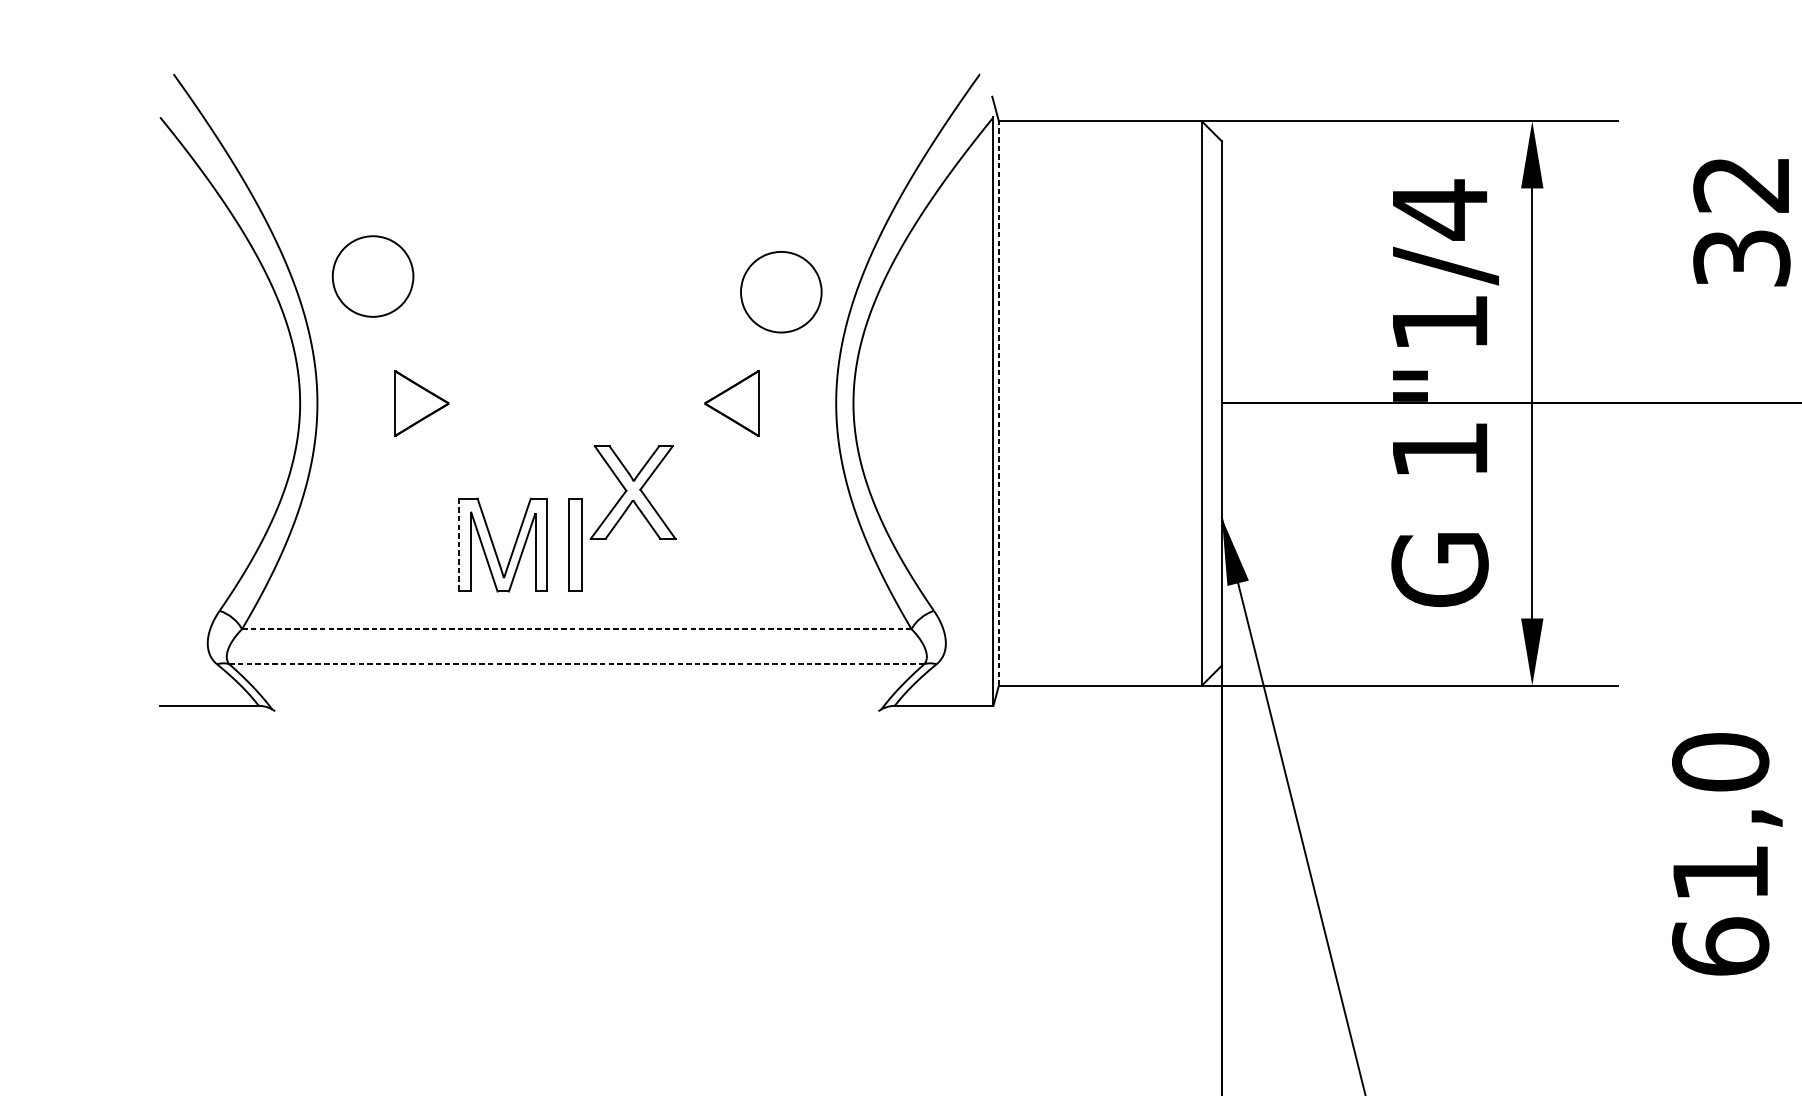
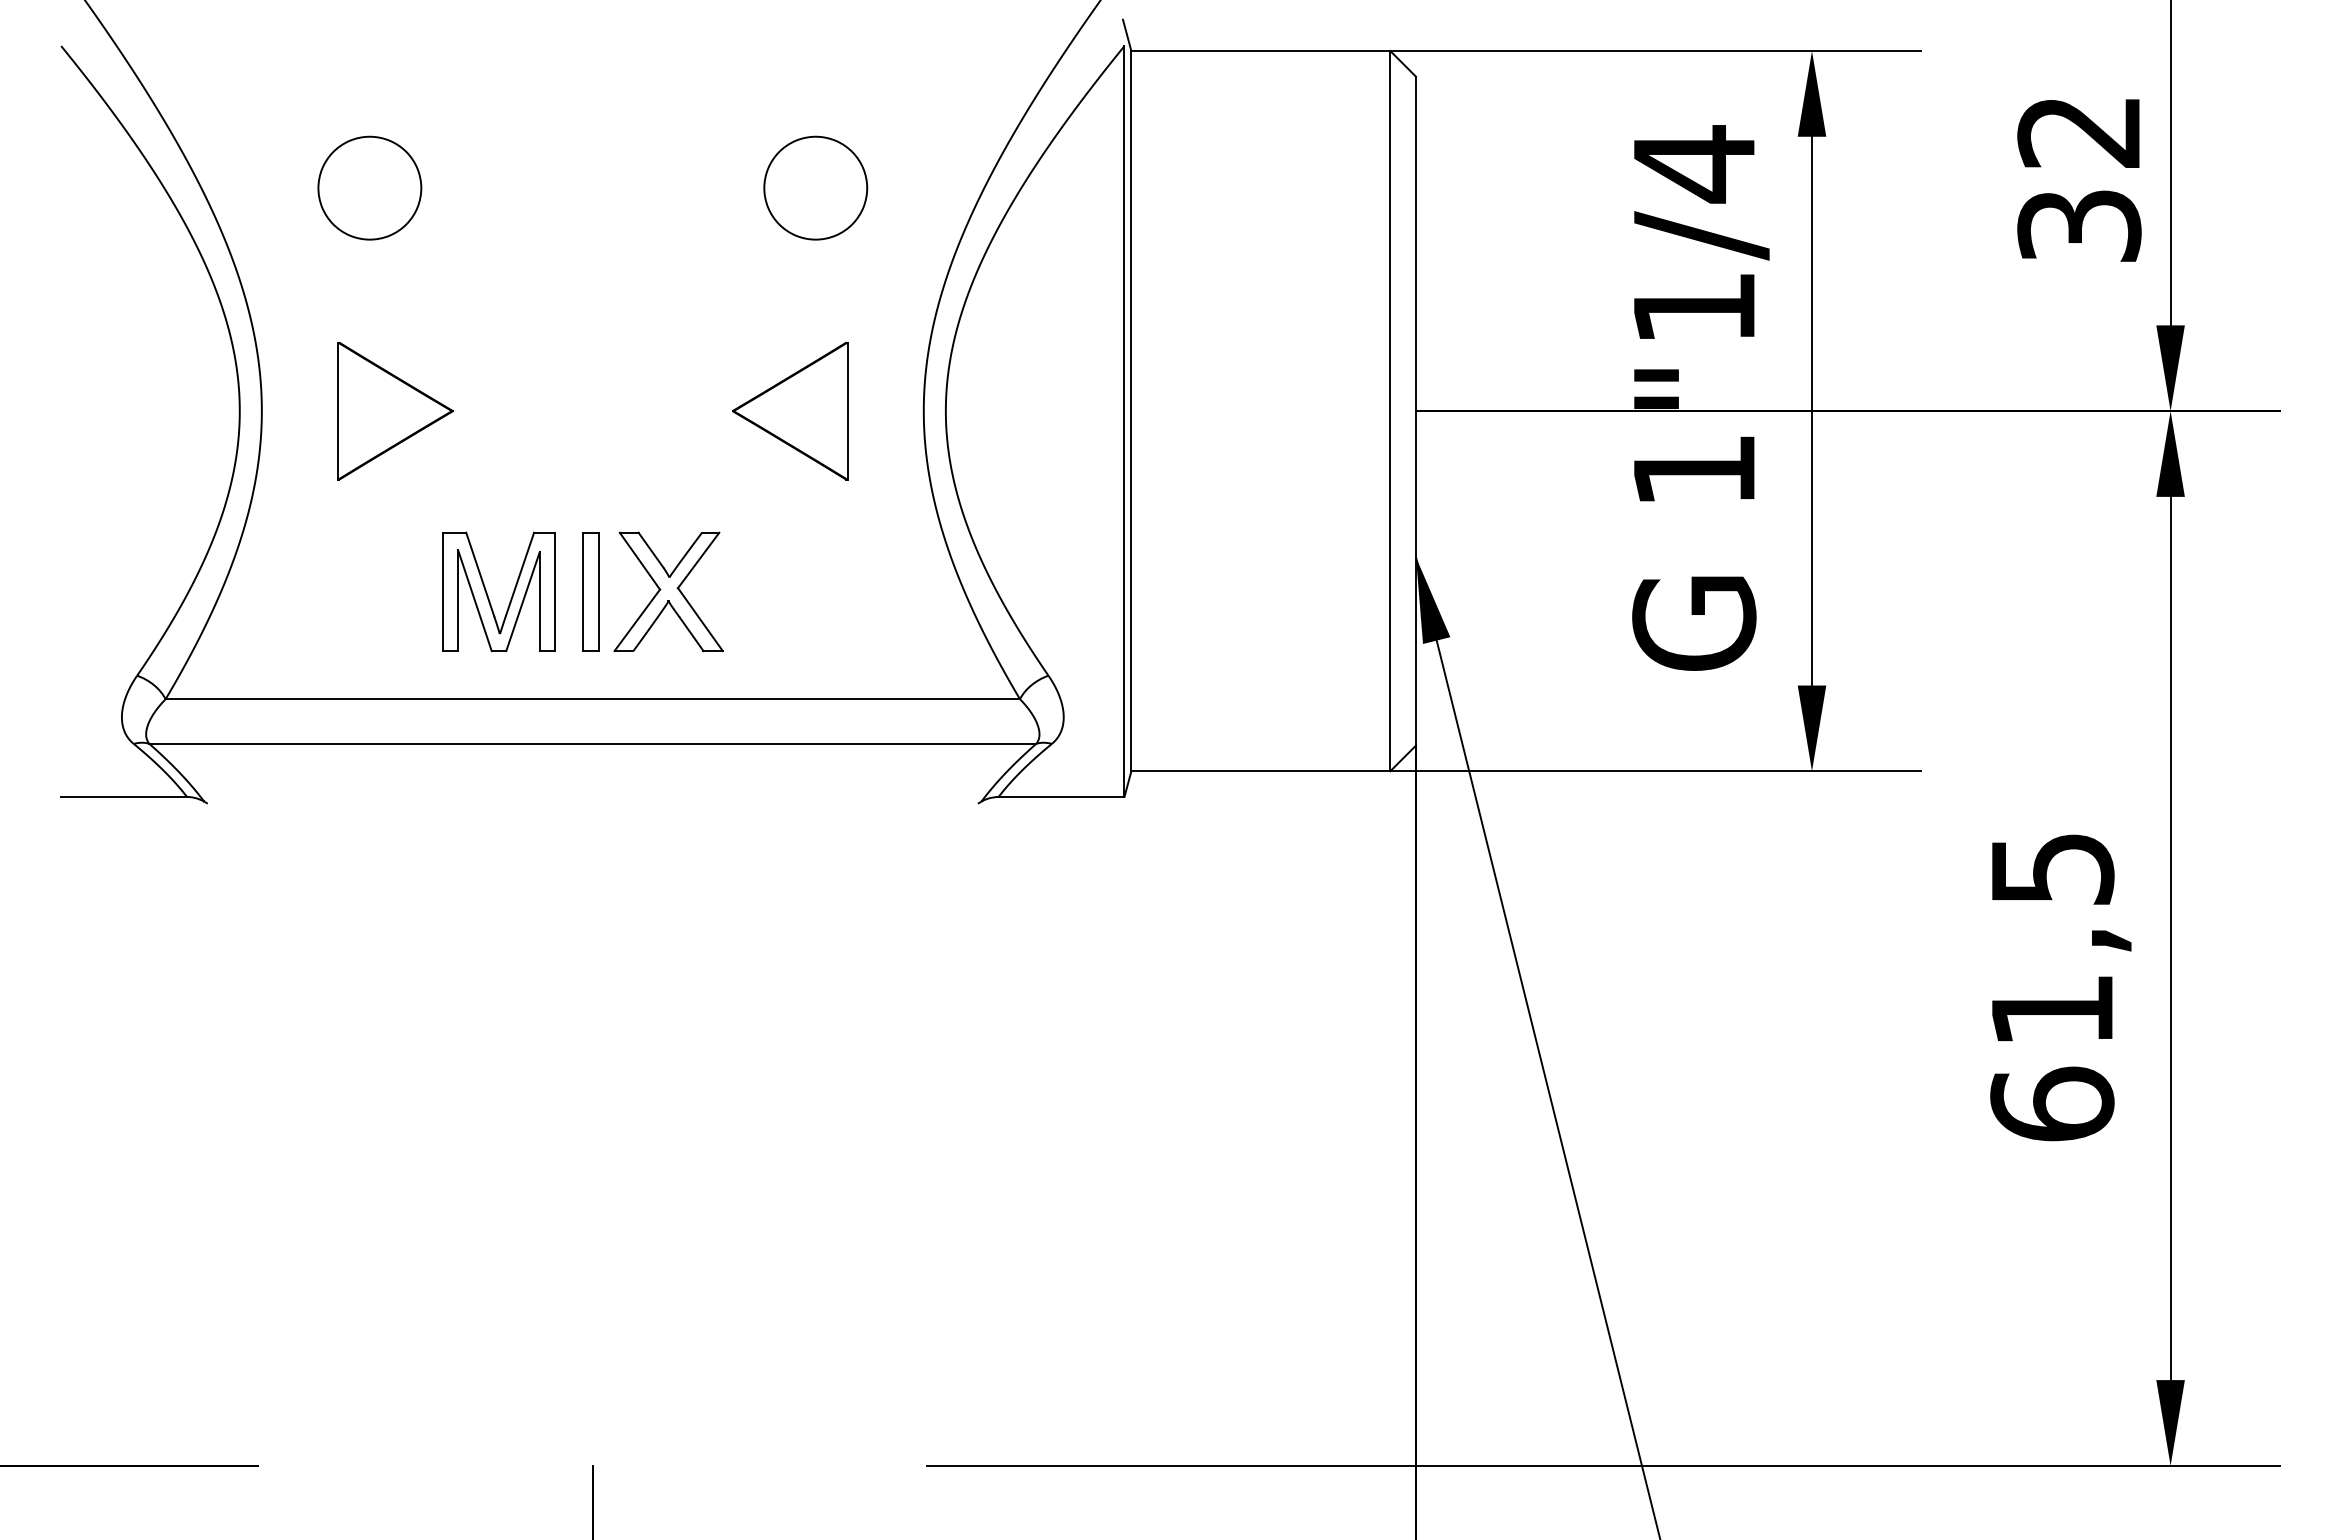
part: (372, 276) -> (369, 187), moved
part: (781, 291) -> (815, 187), moved
line: (998, 402) -> (1131, 410), dashed -> solid
part: (422, 403) -> (395, 411), size x1.67
part: (731, 403) -> (790, 411), size x1.67
part: (632, 492) -> (668, 591), moved
line: (459, 545) -> (442, 592), dashed -> solid
line: (576, 629) -> (592, 699), dashed -> solid
line: (577, 663) -> (593, 743), dashed -> solid
text: (1720, 761) -> (2052, 868), 61,0 -> 61,5

